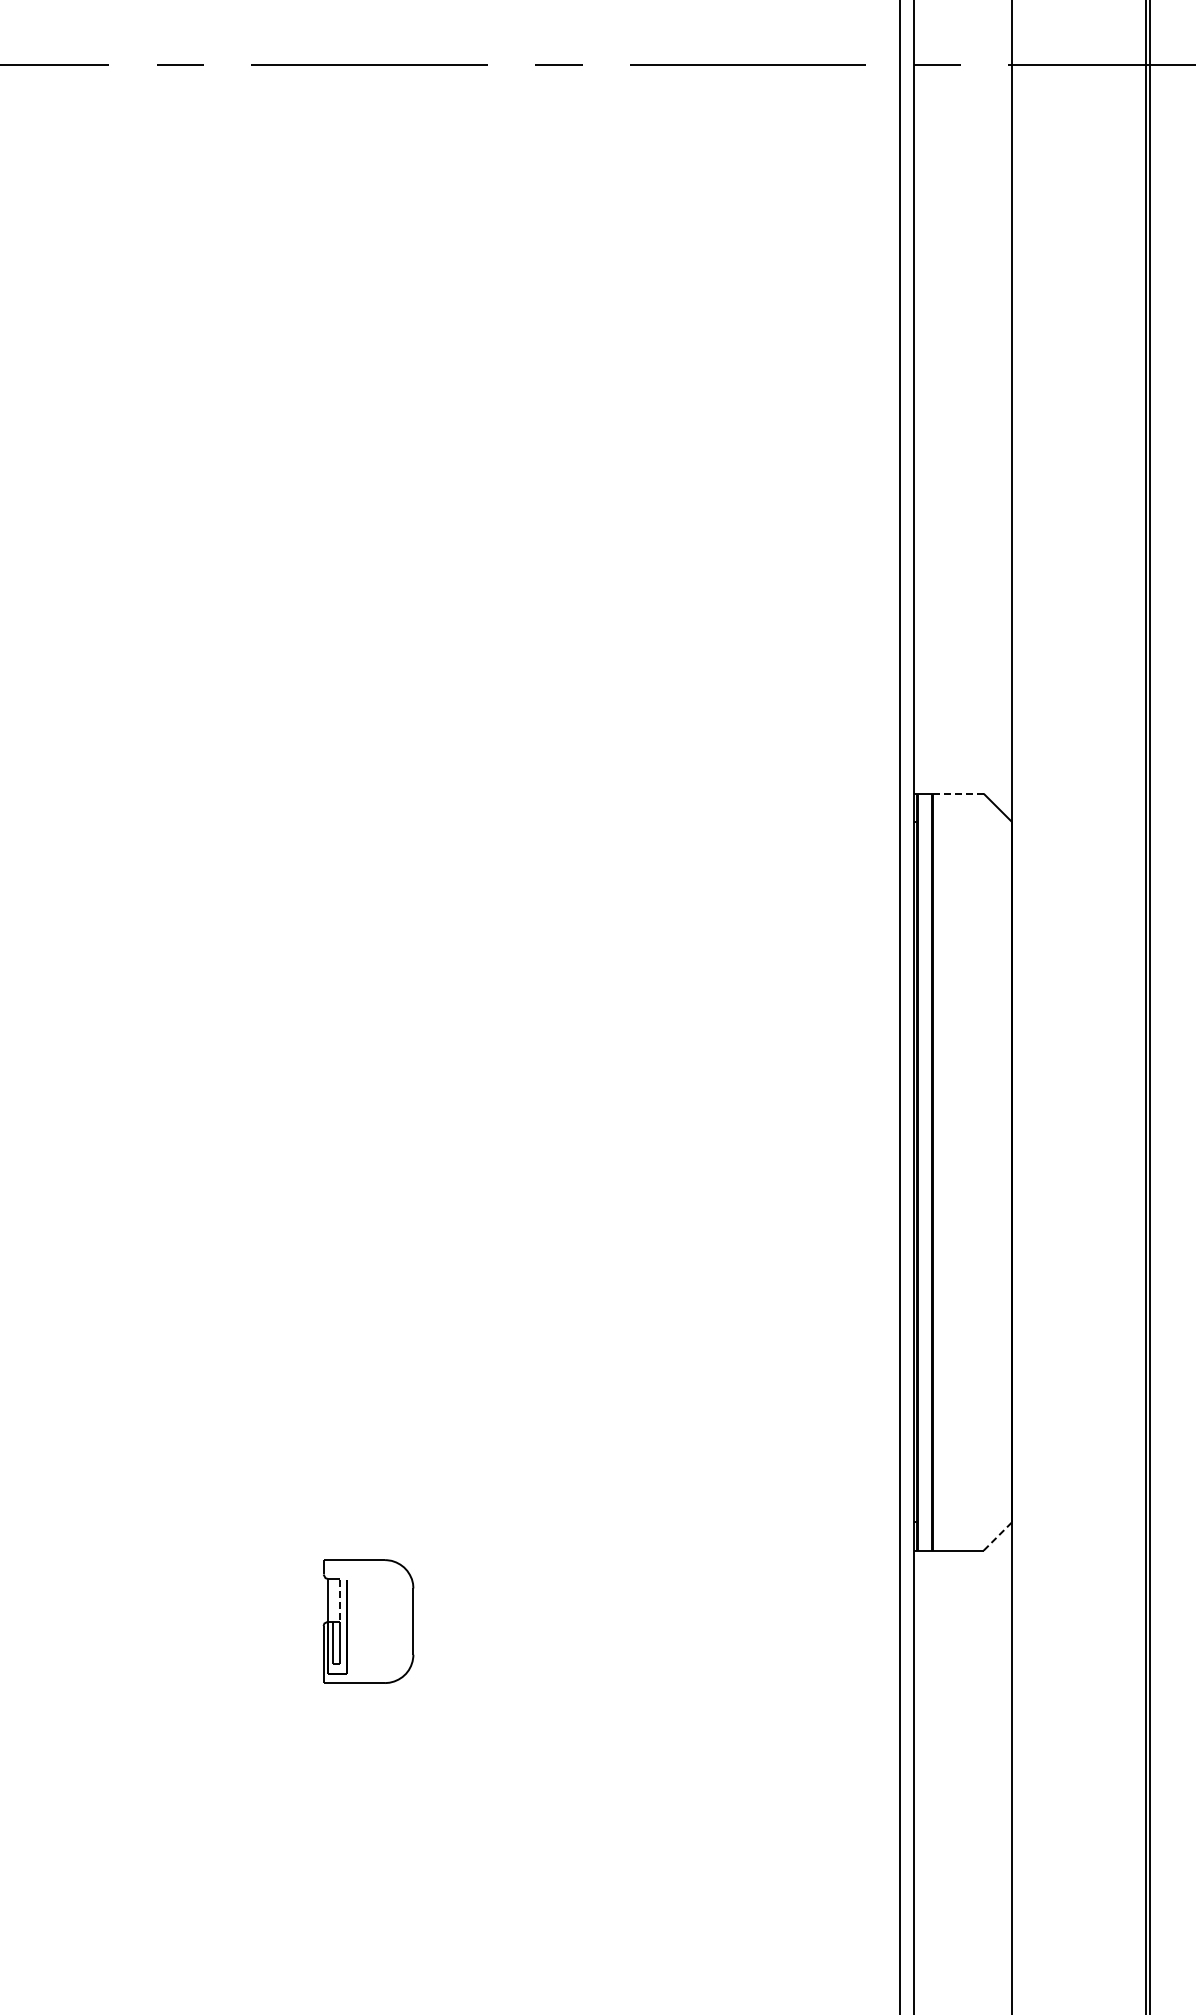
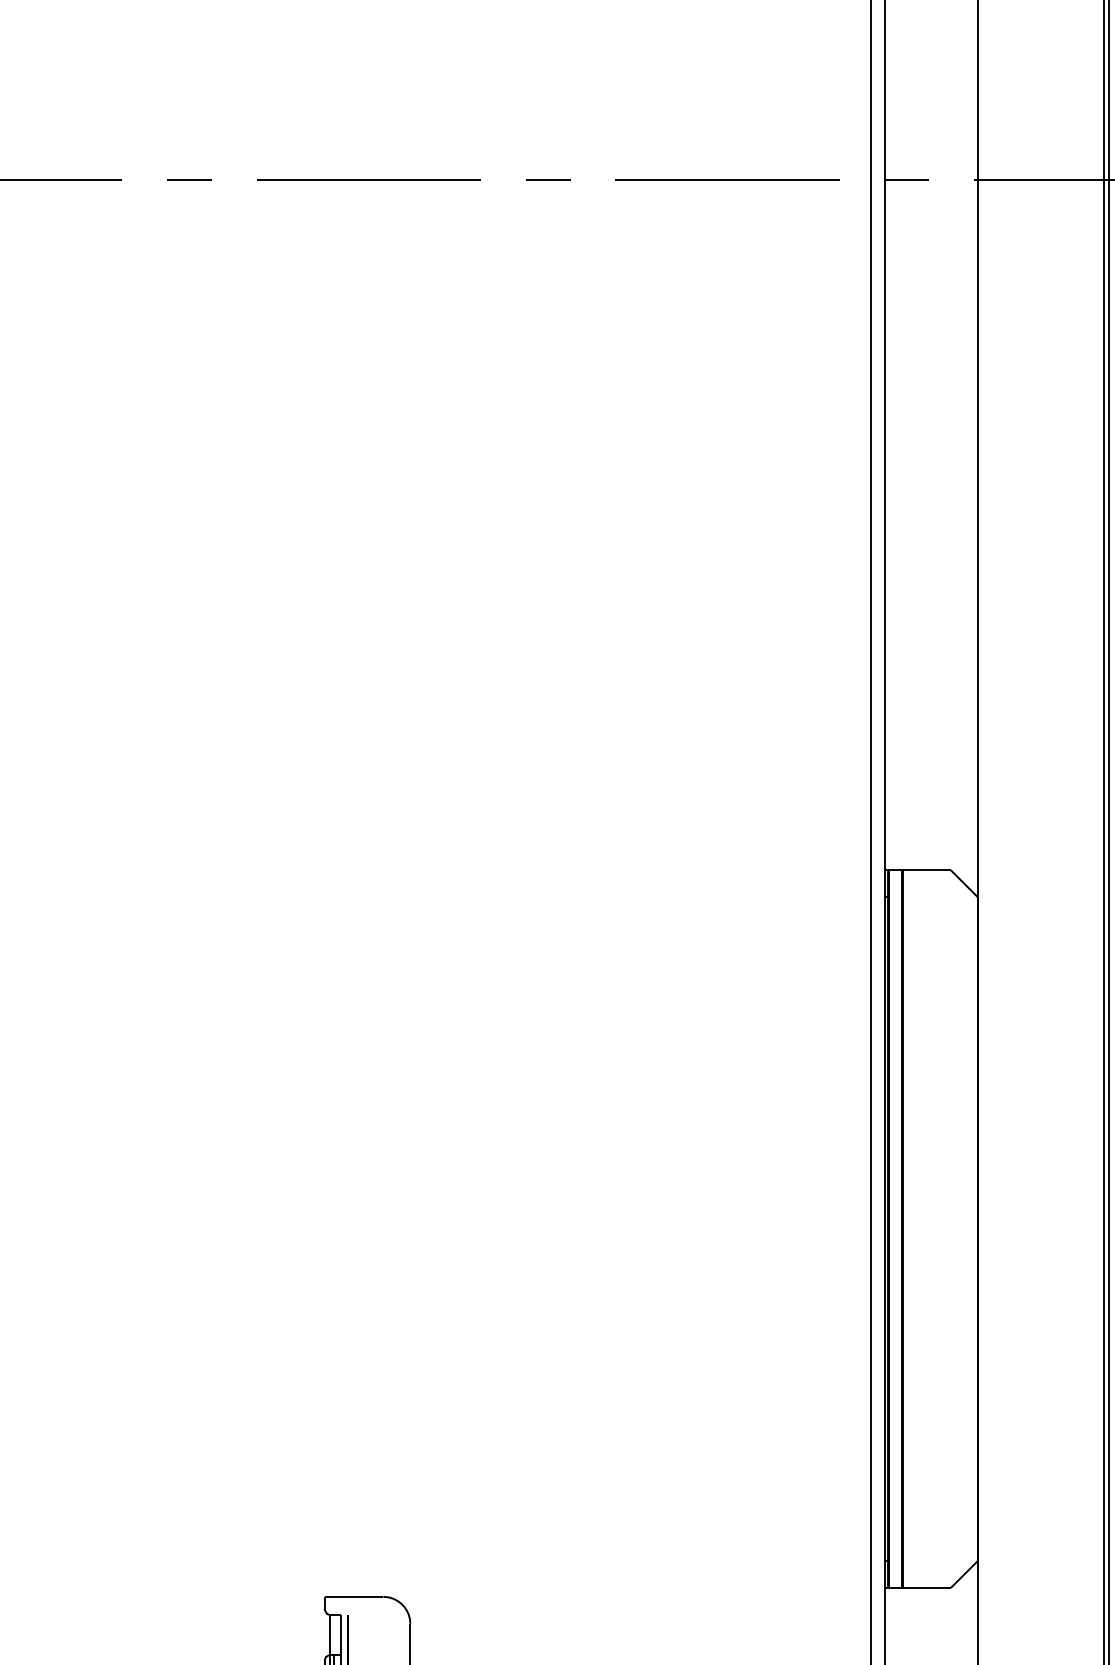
line: (959, 793) -> (927, 870), dashed -> solid
line: (998, 1536) -> (964, 1574), dashed -> solid
line: (340, 1601) -> (341, 1636), dashed -> solid

